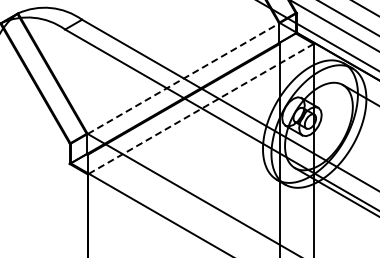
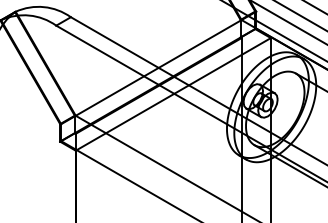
line: (183, 78) -> (158, 67), dashed -> solid
line: (200, 109) -> (173, 94), dashed -> solid

